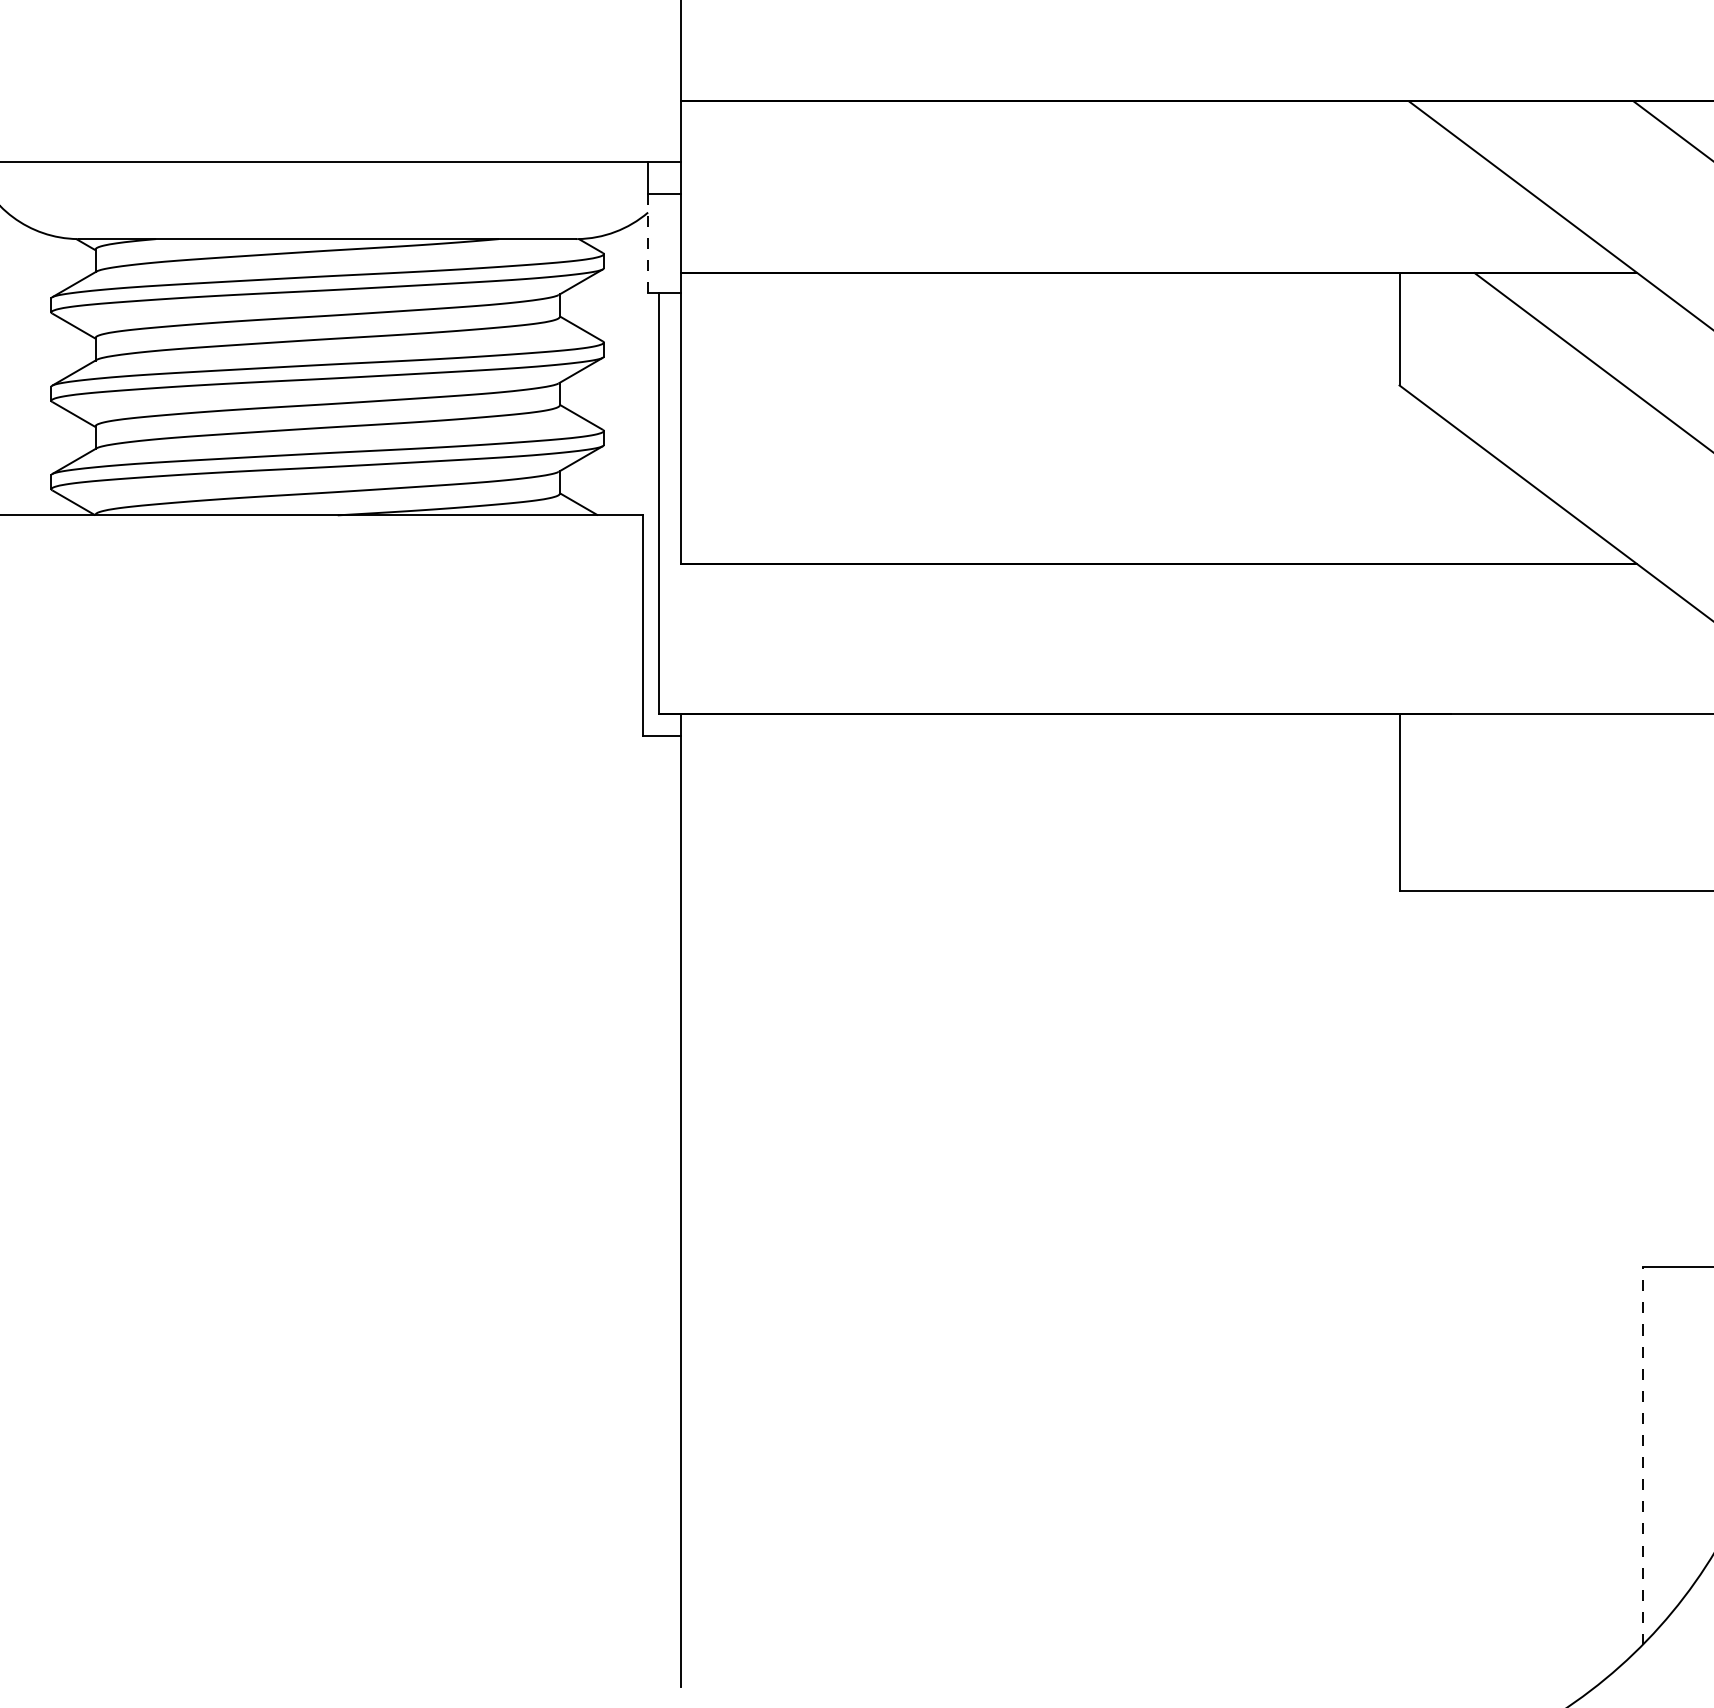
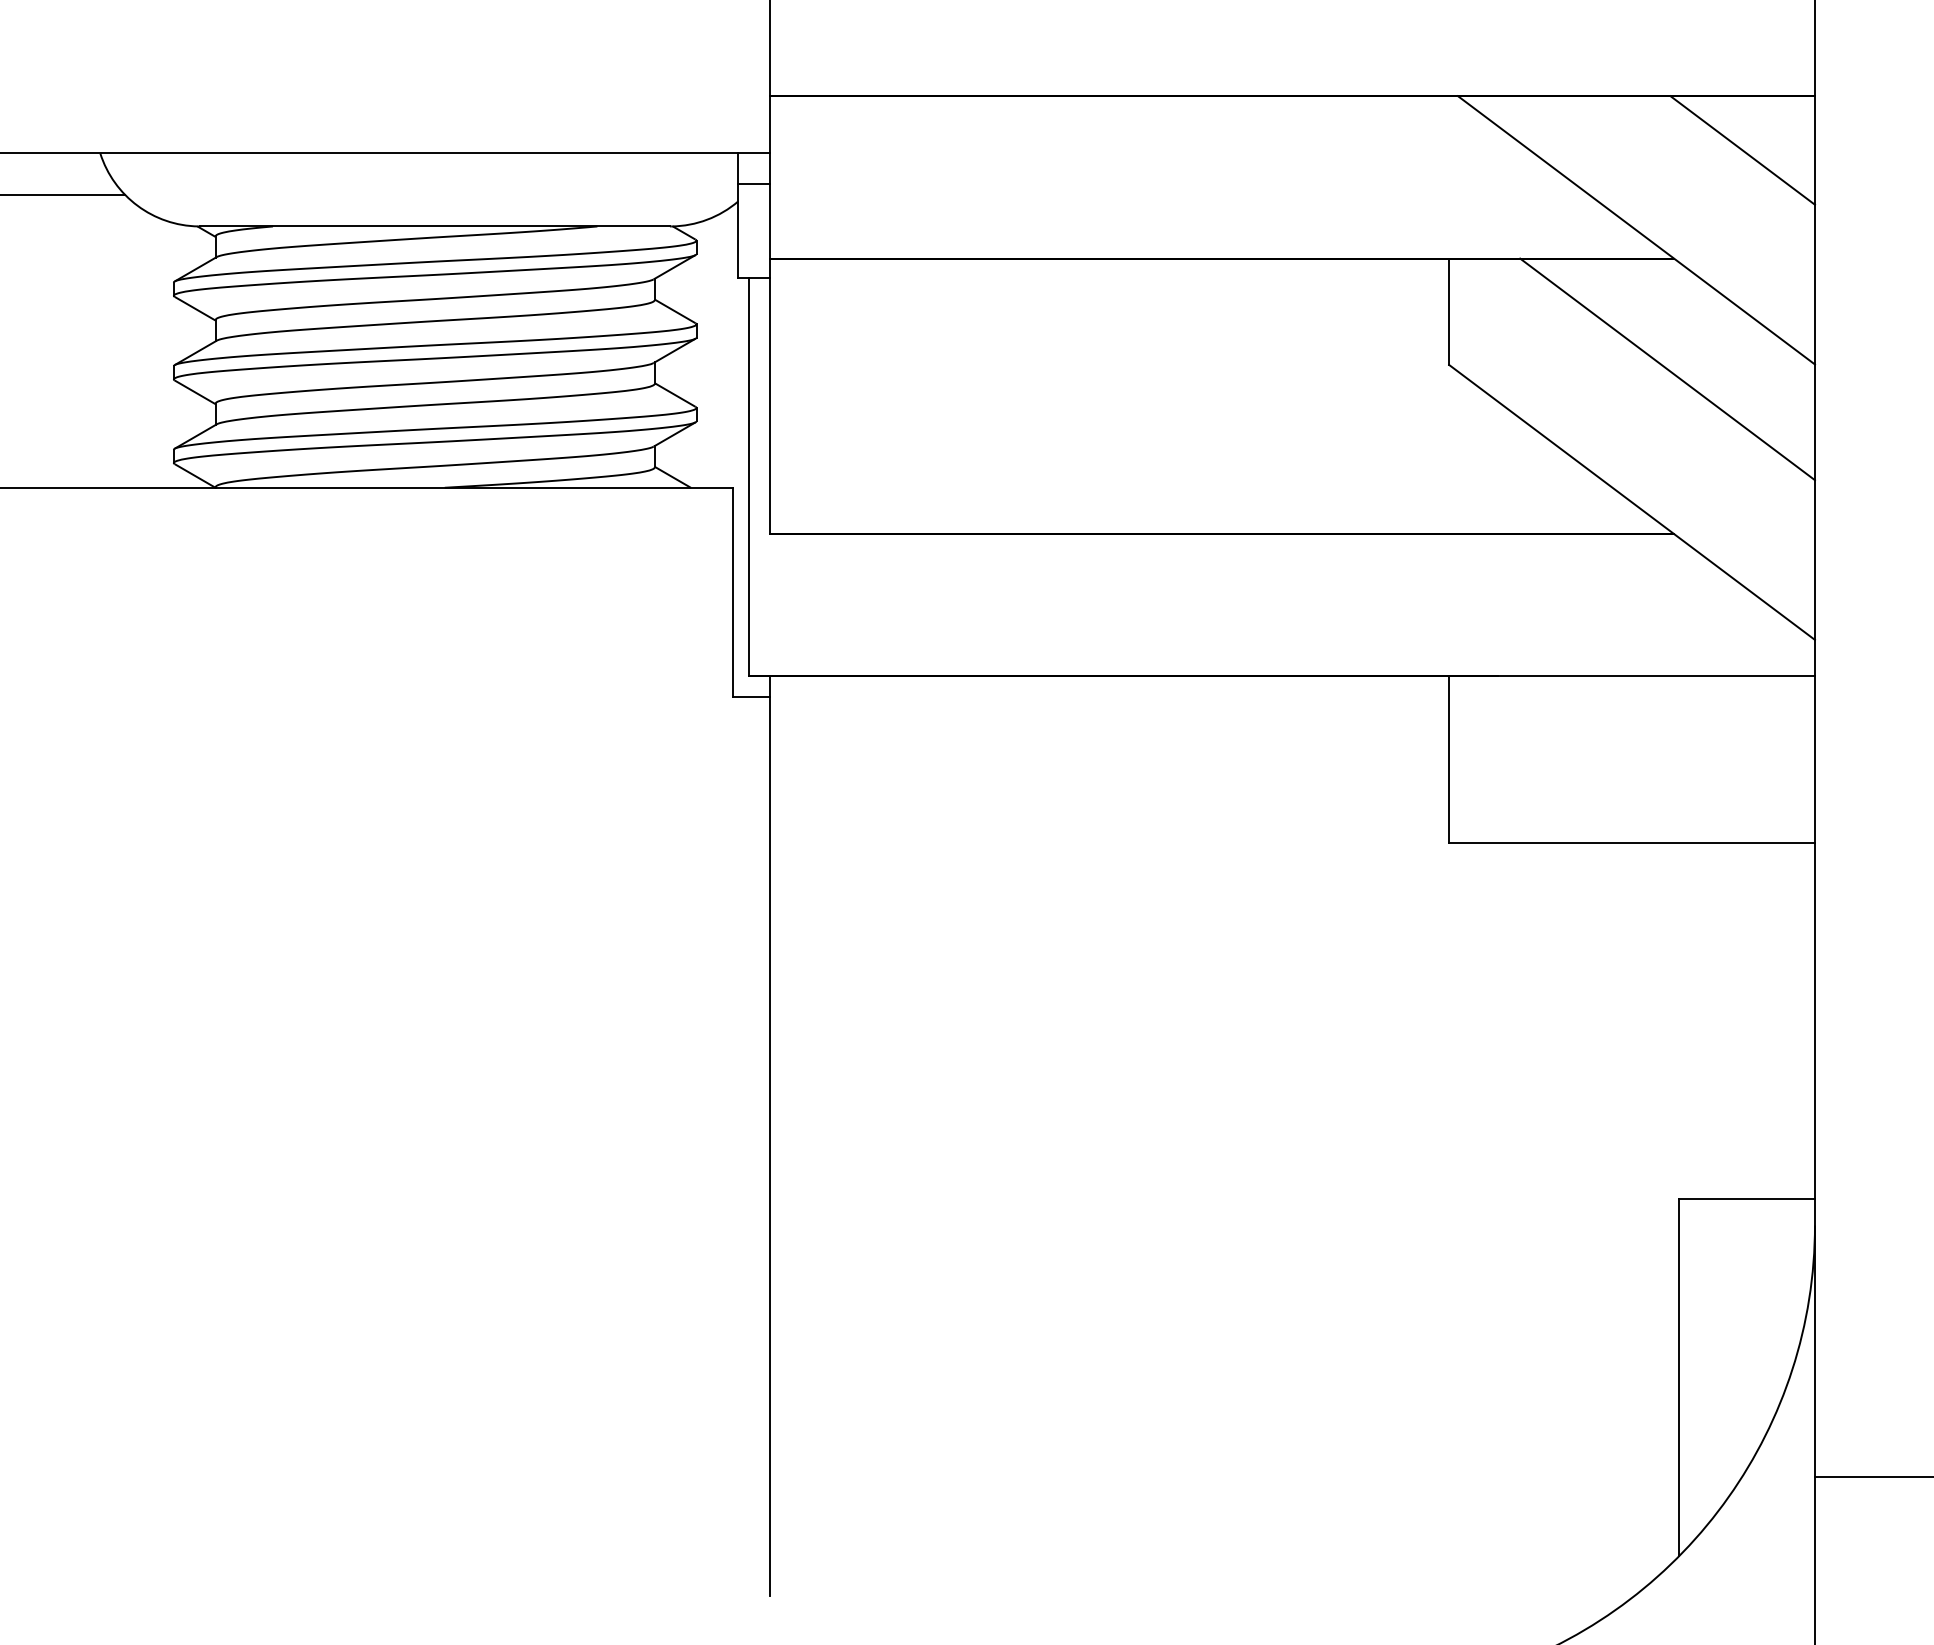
line: (648, 243) -> (738, 230), dashed -> solid
line: (1643, 1455) -> (1679, 1377), dashed -> solid

